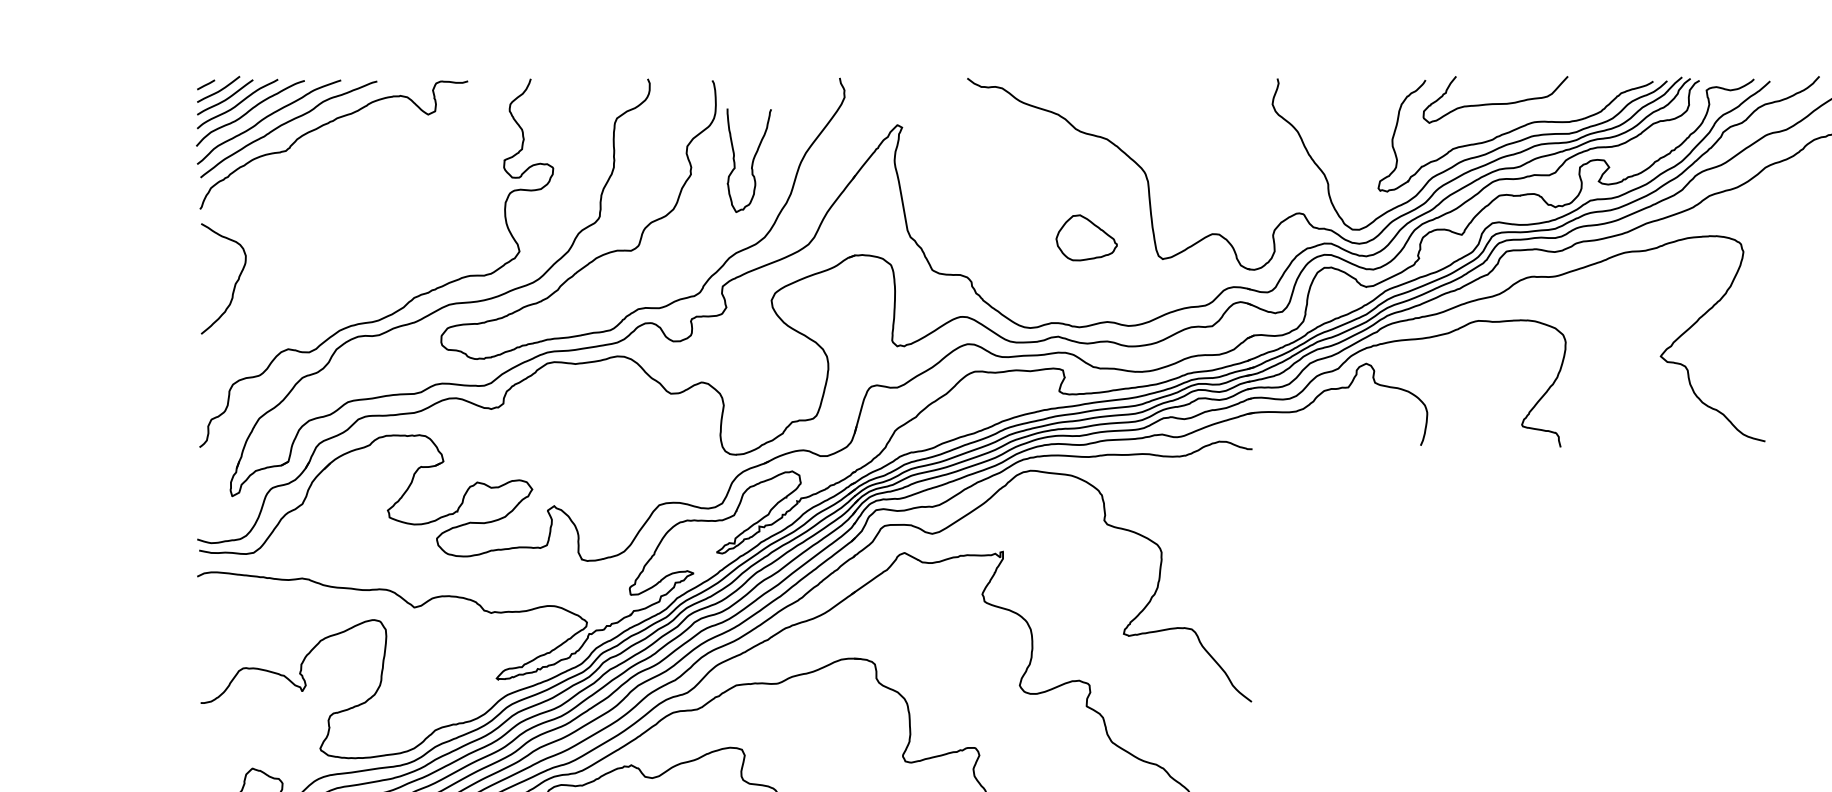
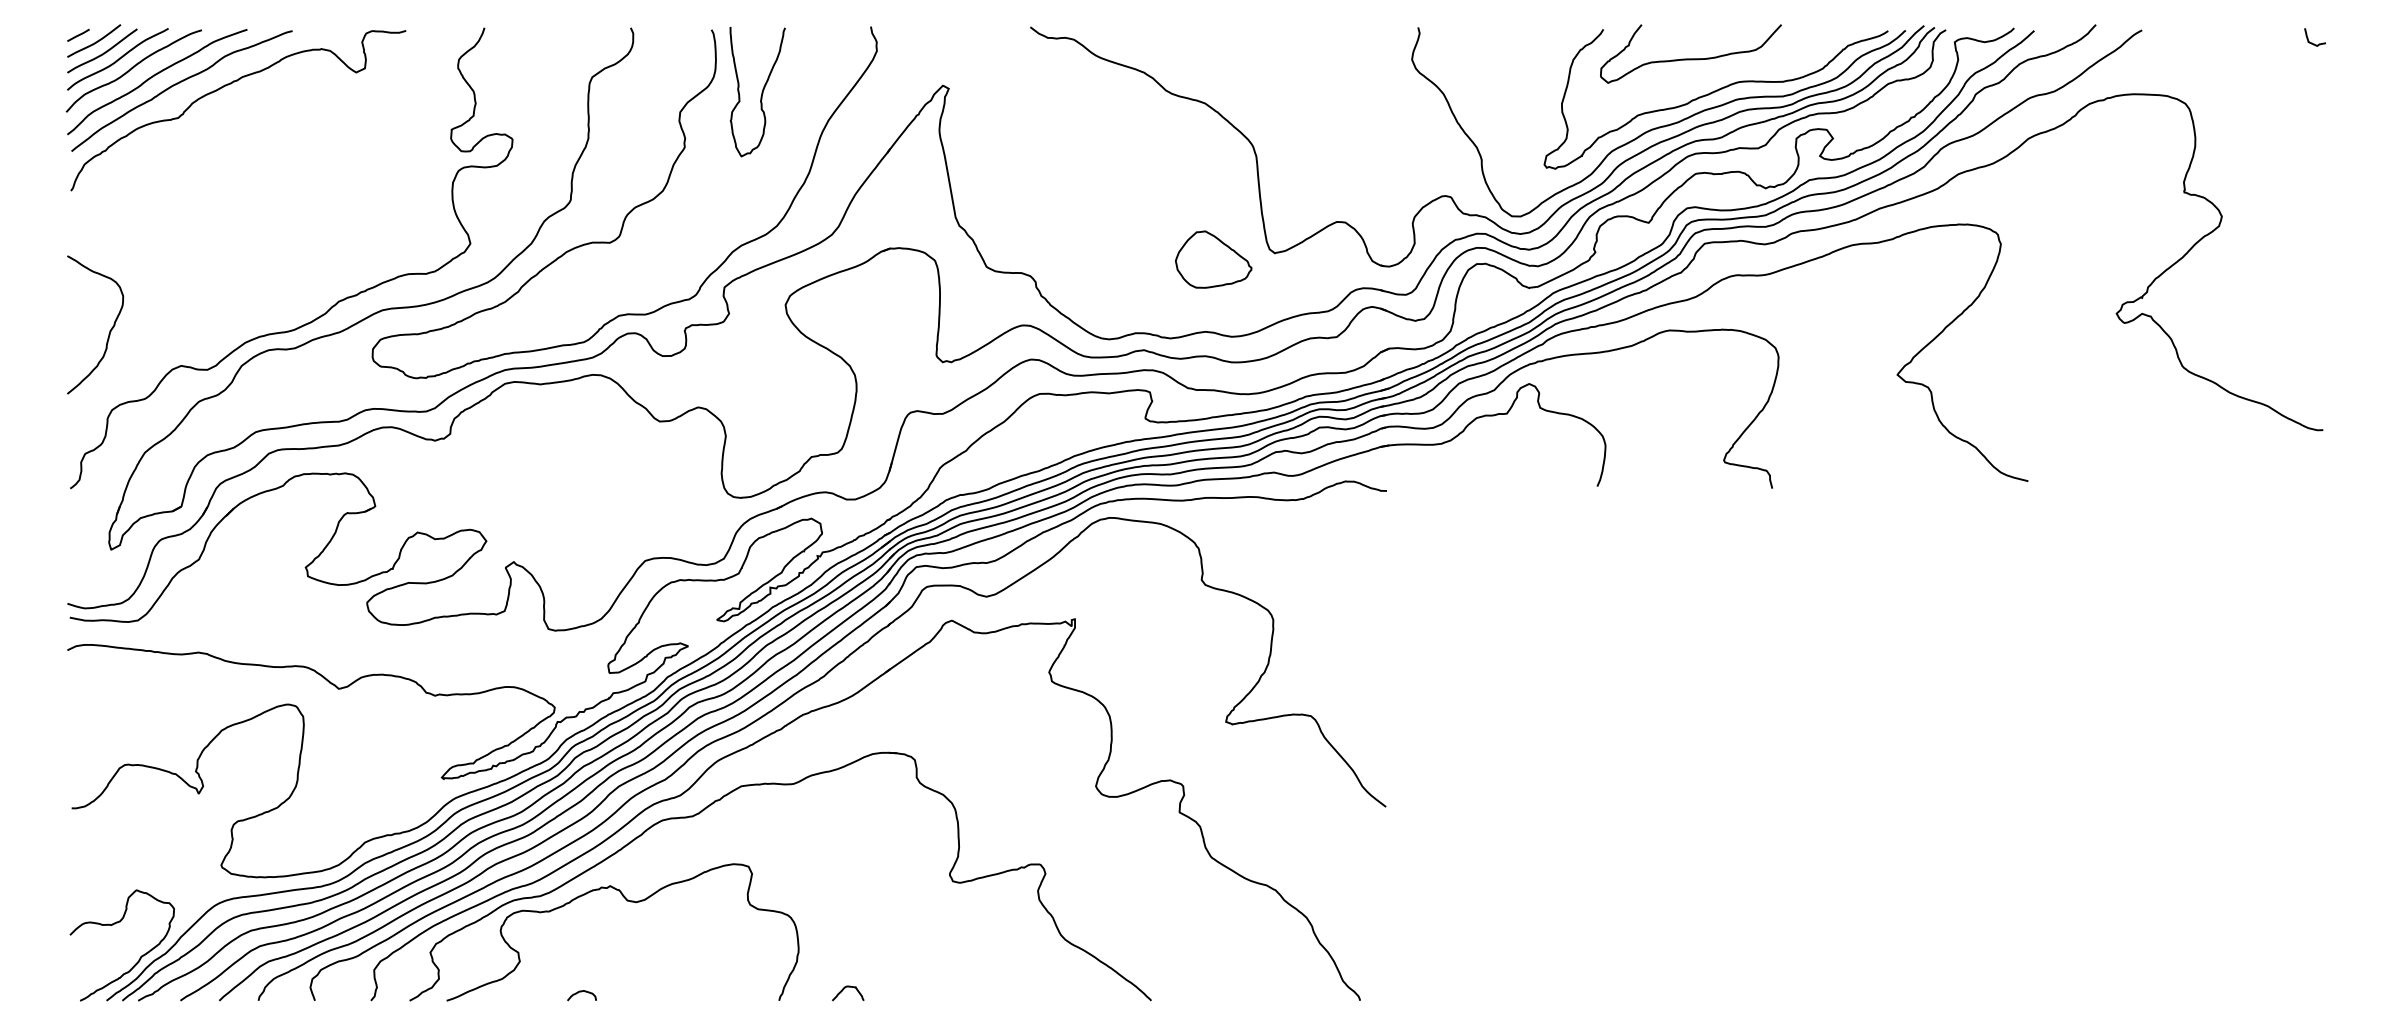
curve: (752, 160) -> (761, 92), moved
part: (1086, 237) -> (1213, 259), moved
curve: (234, 283) -> (109, 330), moved

